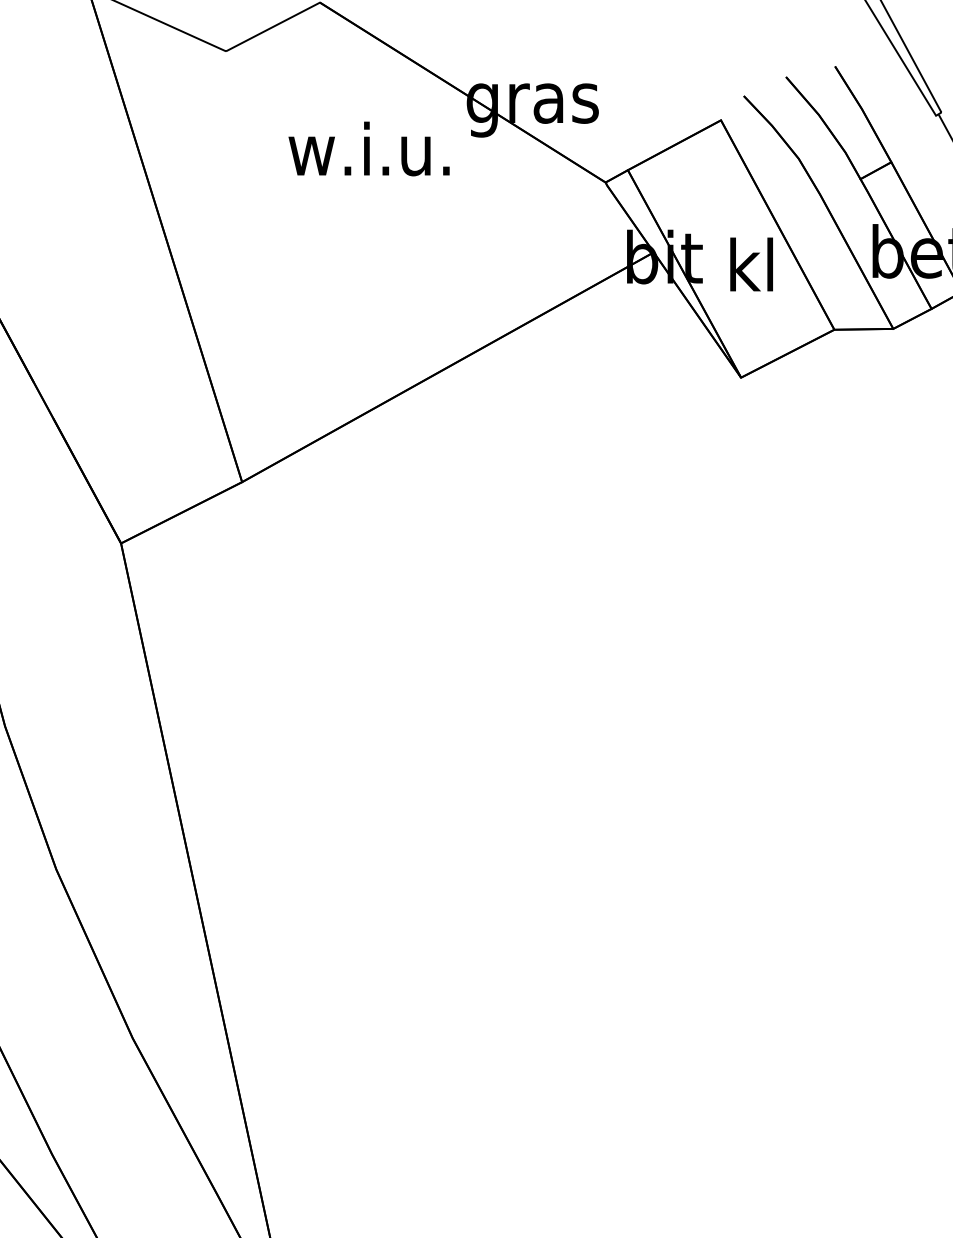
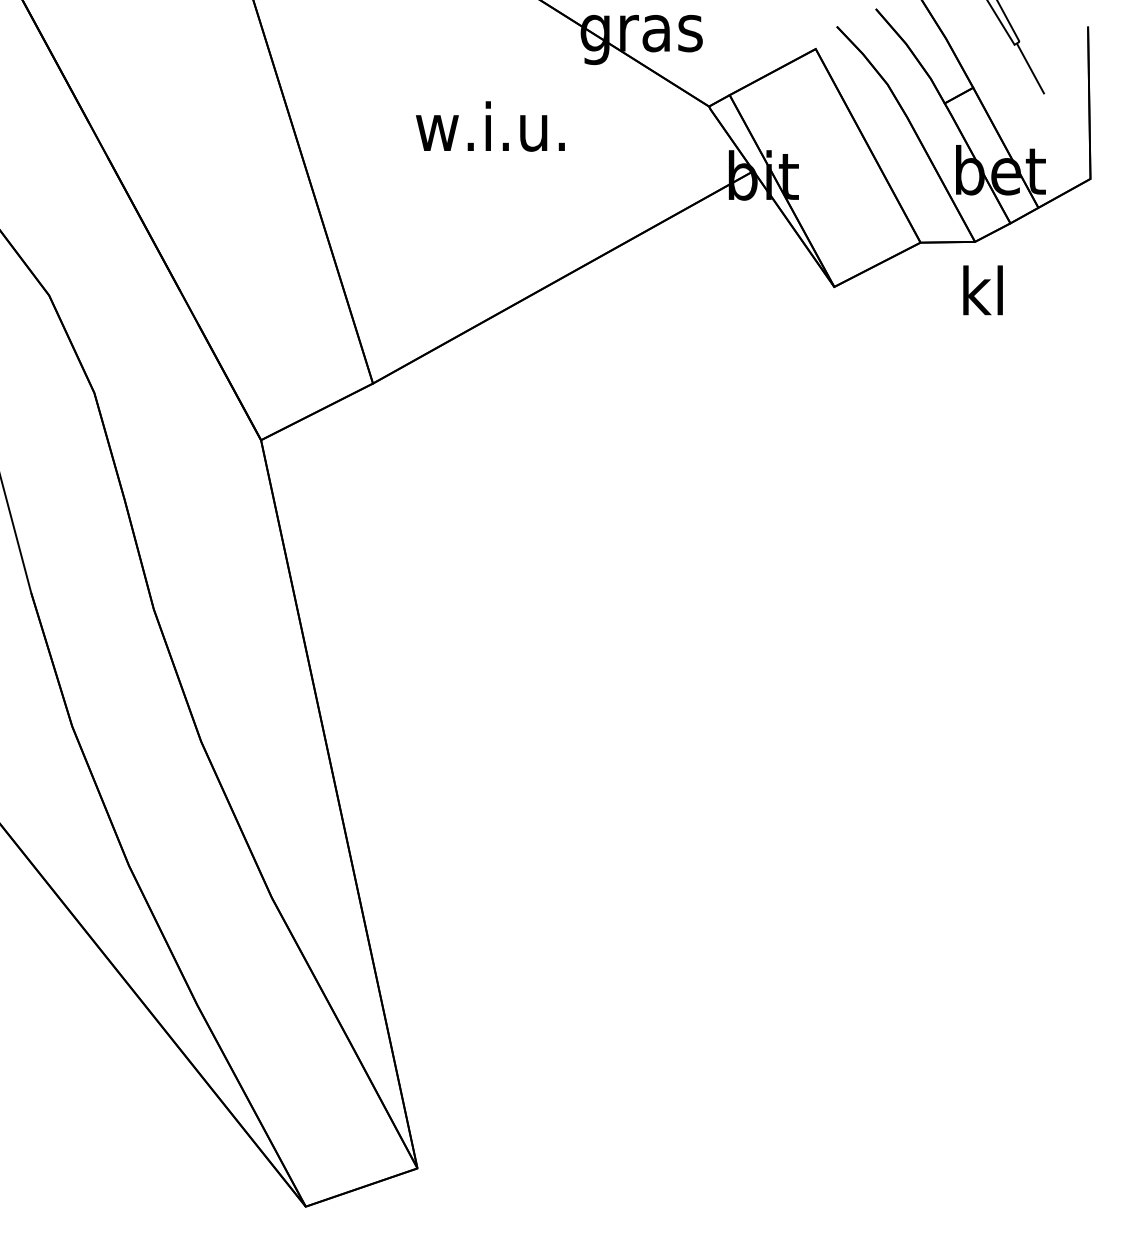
text: (369, 148) -> (490, 126), moved
text: (751, 264) -> (982, 290), moved

